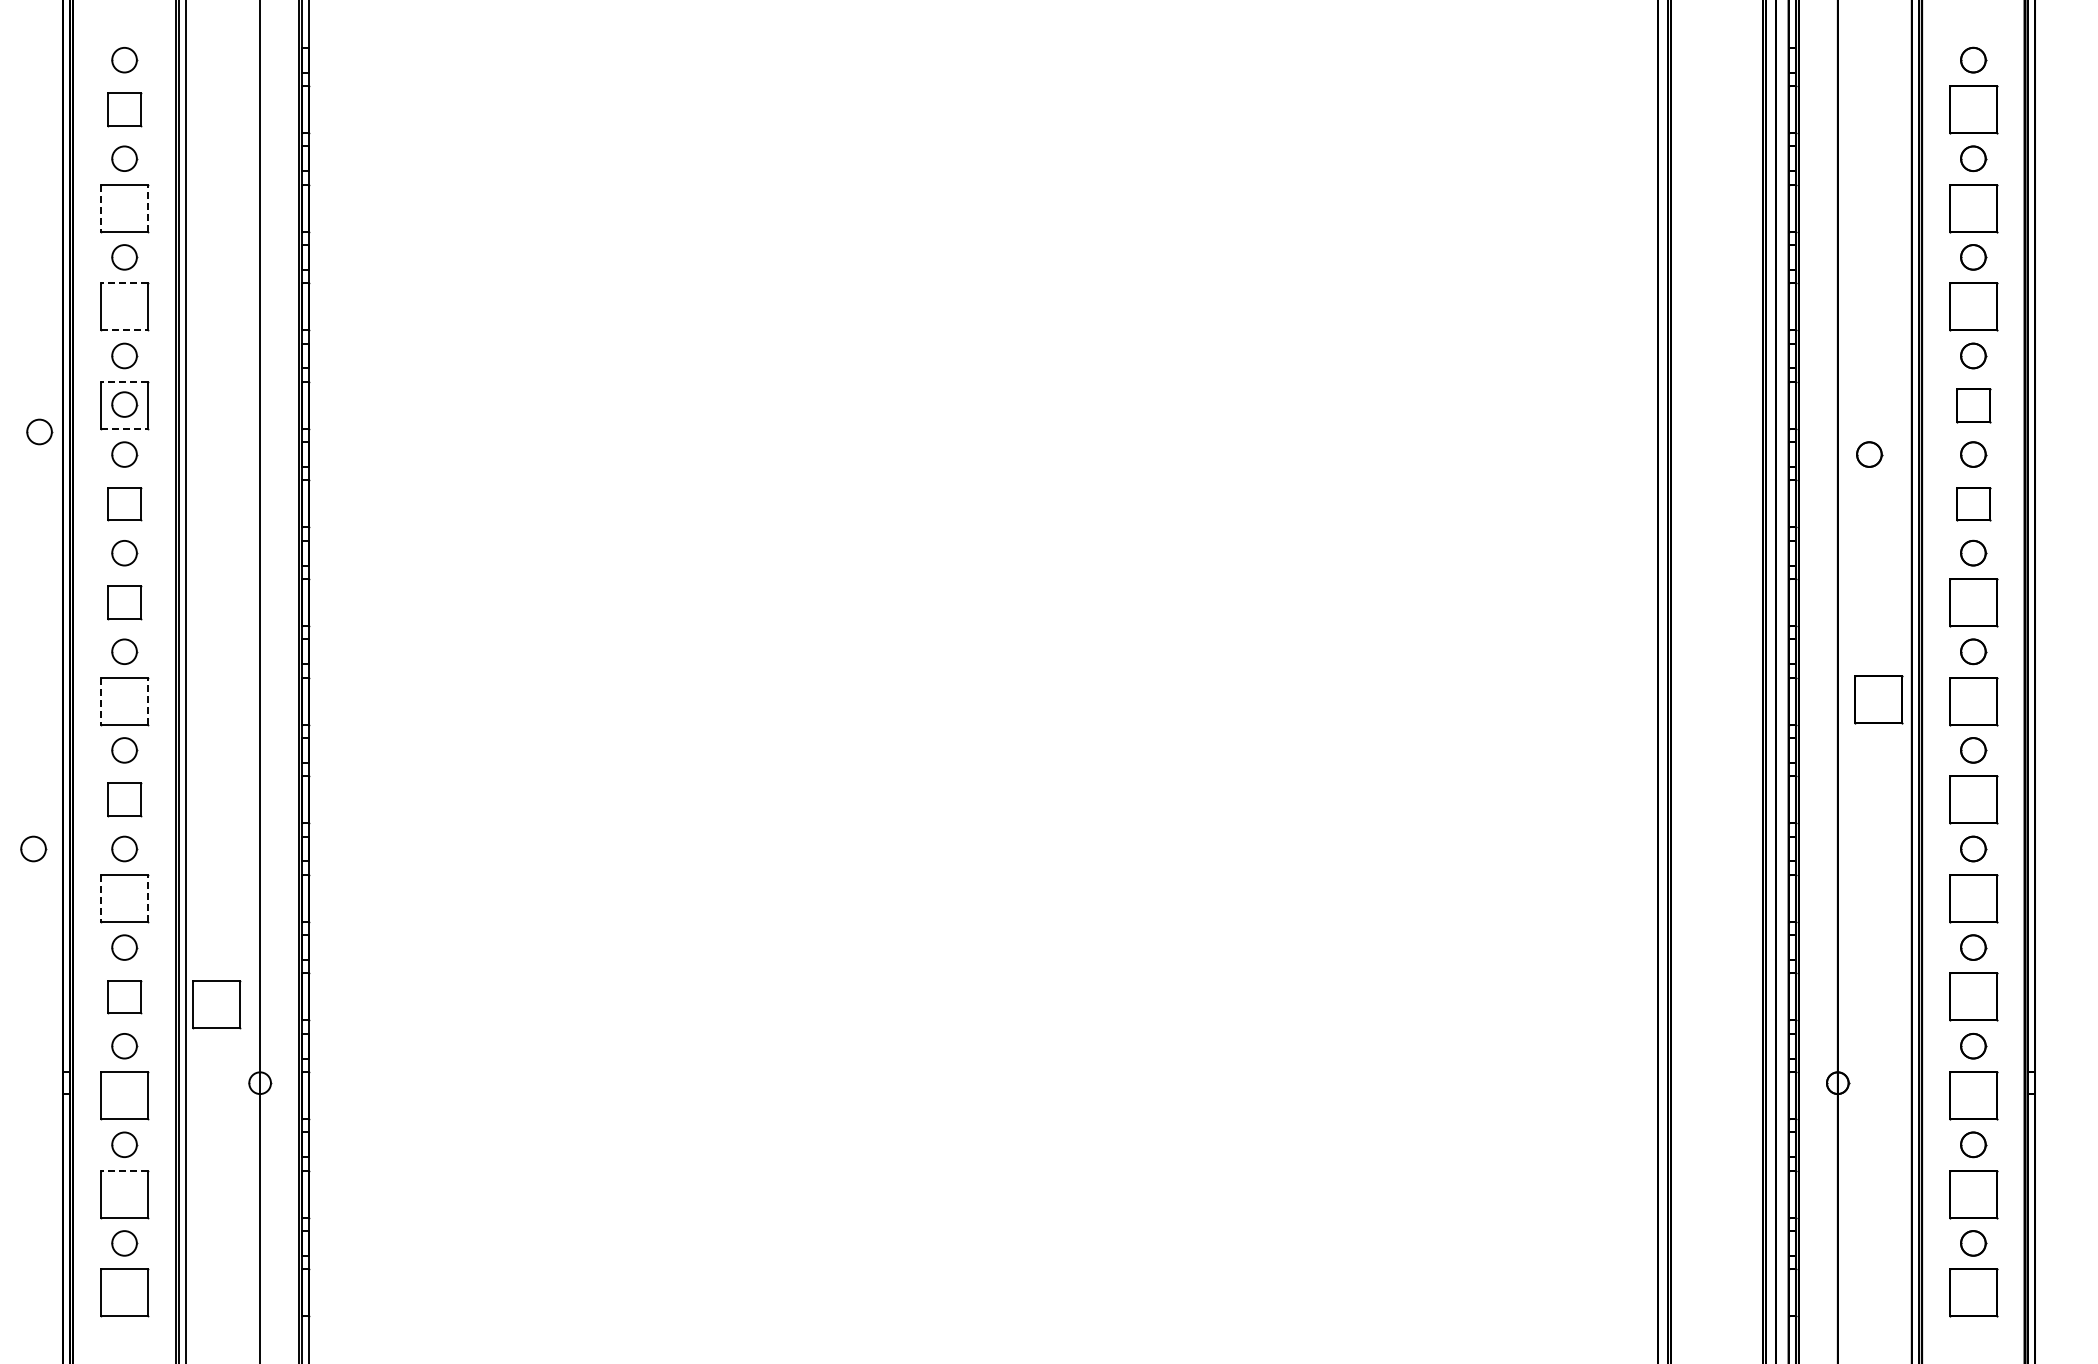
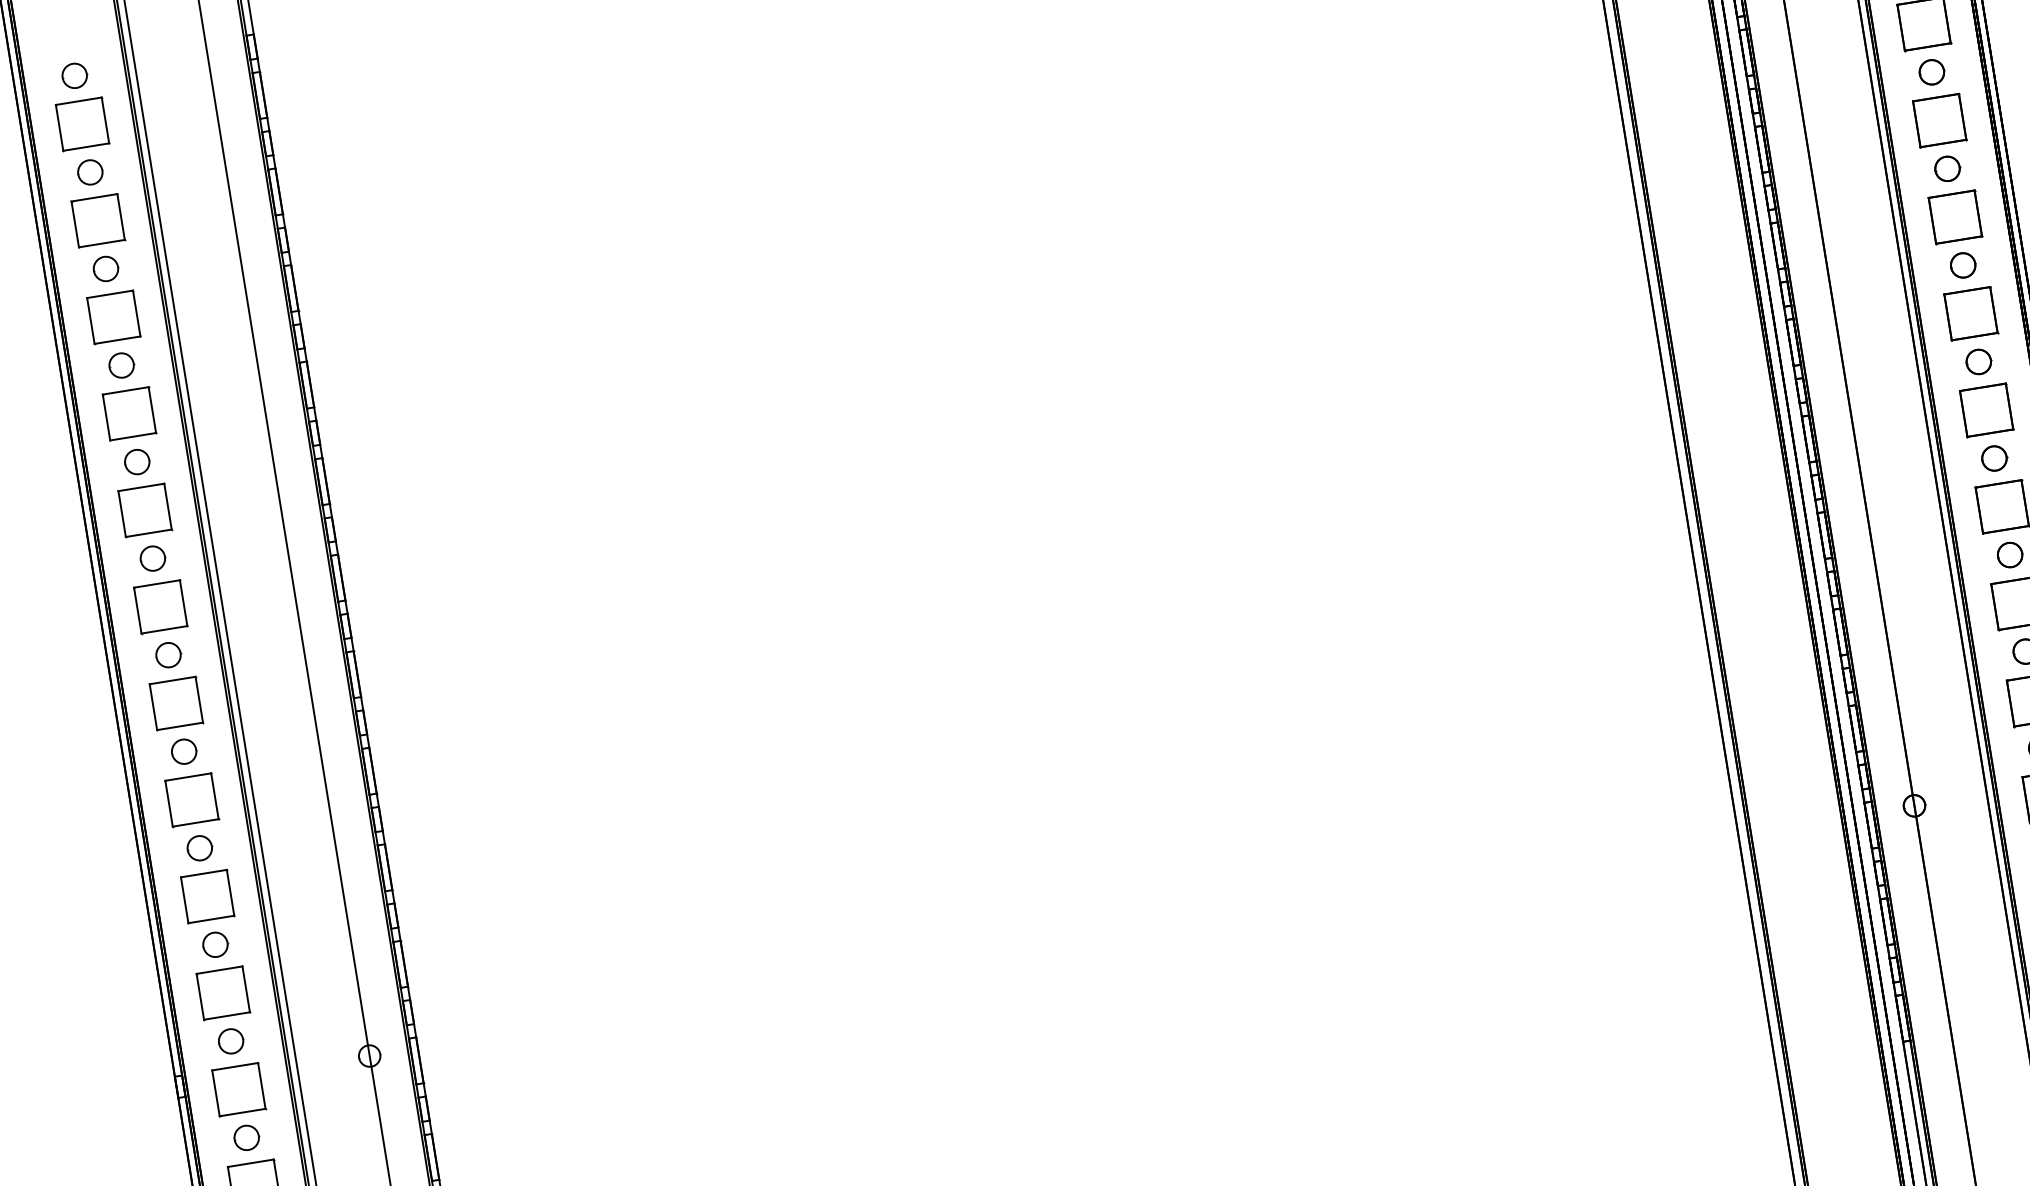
part: (124, 109) -> (82, 124), size x1.43
line: (147, 207) -> (120, 216), dashed -> solid
line: (101, 208) -> (75, 224), dashed -> solid
line: (124, 283) -> (110, 294), dashed -> solid
line: (125, 330) -> (118, 340), dashed -> solid
line: (124, 381) -> (125, 390), dashed -> solid
part: (124, 404) -> (129, 413), removed
part: (1973, 405) -> (1939, 120), size x1.43
line: (125, 428) -> (134, 436), dashed -> solid
part: (39, 431) -> (50, 452), removed
part: (1869, 454) -> (1845, 185), removed
part: (124, 503) -> (144, 509), size x1.43
part: (1973, 503) -> (1955, 216), size x1.43
part: (124, 602) -> (160, 606), size x1.43
part: (1878, 699) -> (1893, 423), removed
line: (147, 700) -> (198, 699), dashed -> solid
line: (101, 701) -> (153, 707), dashed -> solid
part: (124, 799) -> (191, 799), size x1.43
part: (33, 848) -> (110, 862), removed
line: (147, 897) -> (229, 892), dashed -> solid
line: (101, 898) -> (185, 900), dashed -> solid
part: (124, 996) -> (223, 992), size x1.43
part: (216, 1004) -> (314, 985), removed
line: (124, 1170) -> (250, 1163), dashed -> solid

